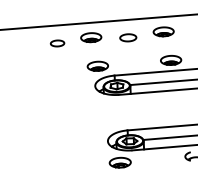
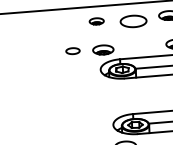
part: (91, 37) -> (96, 21), size x0.7
part: (128, 37) -> (133, 21), size x1.6
part: (57, 43) -> (72, 51), moved

